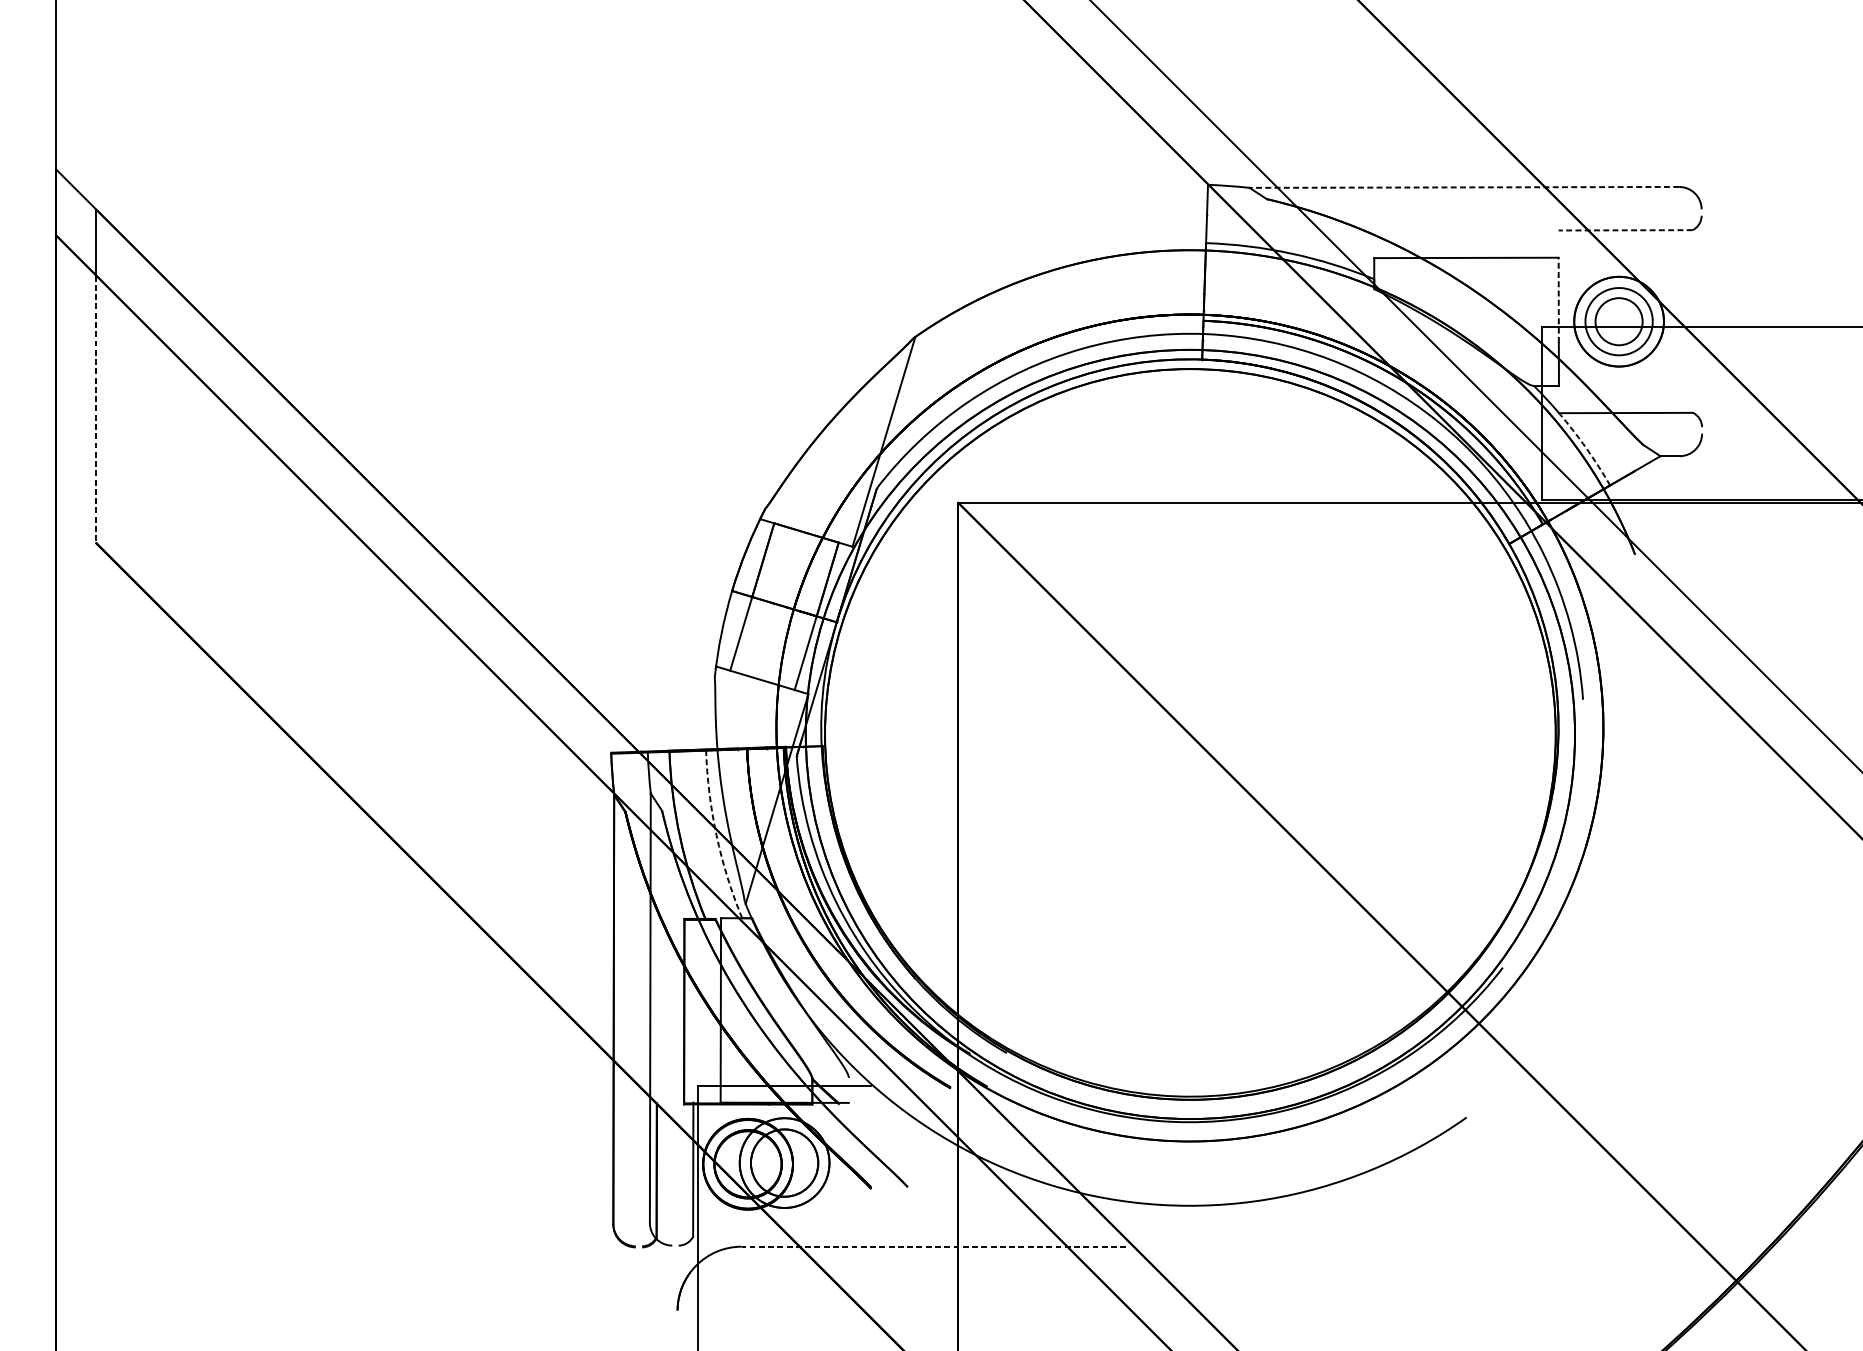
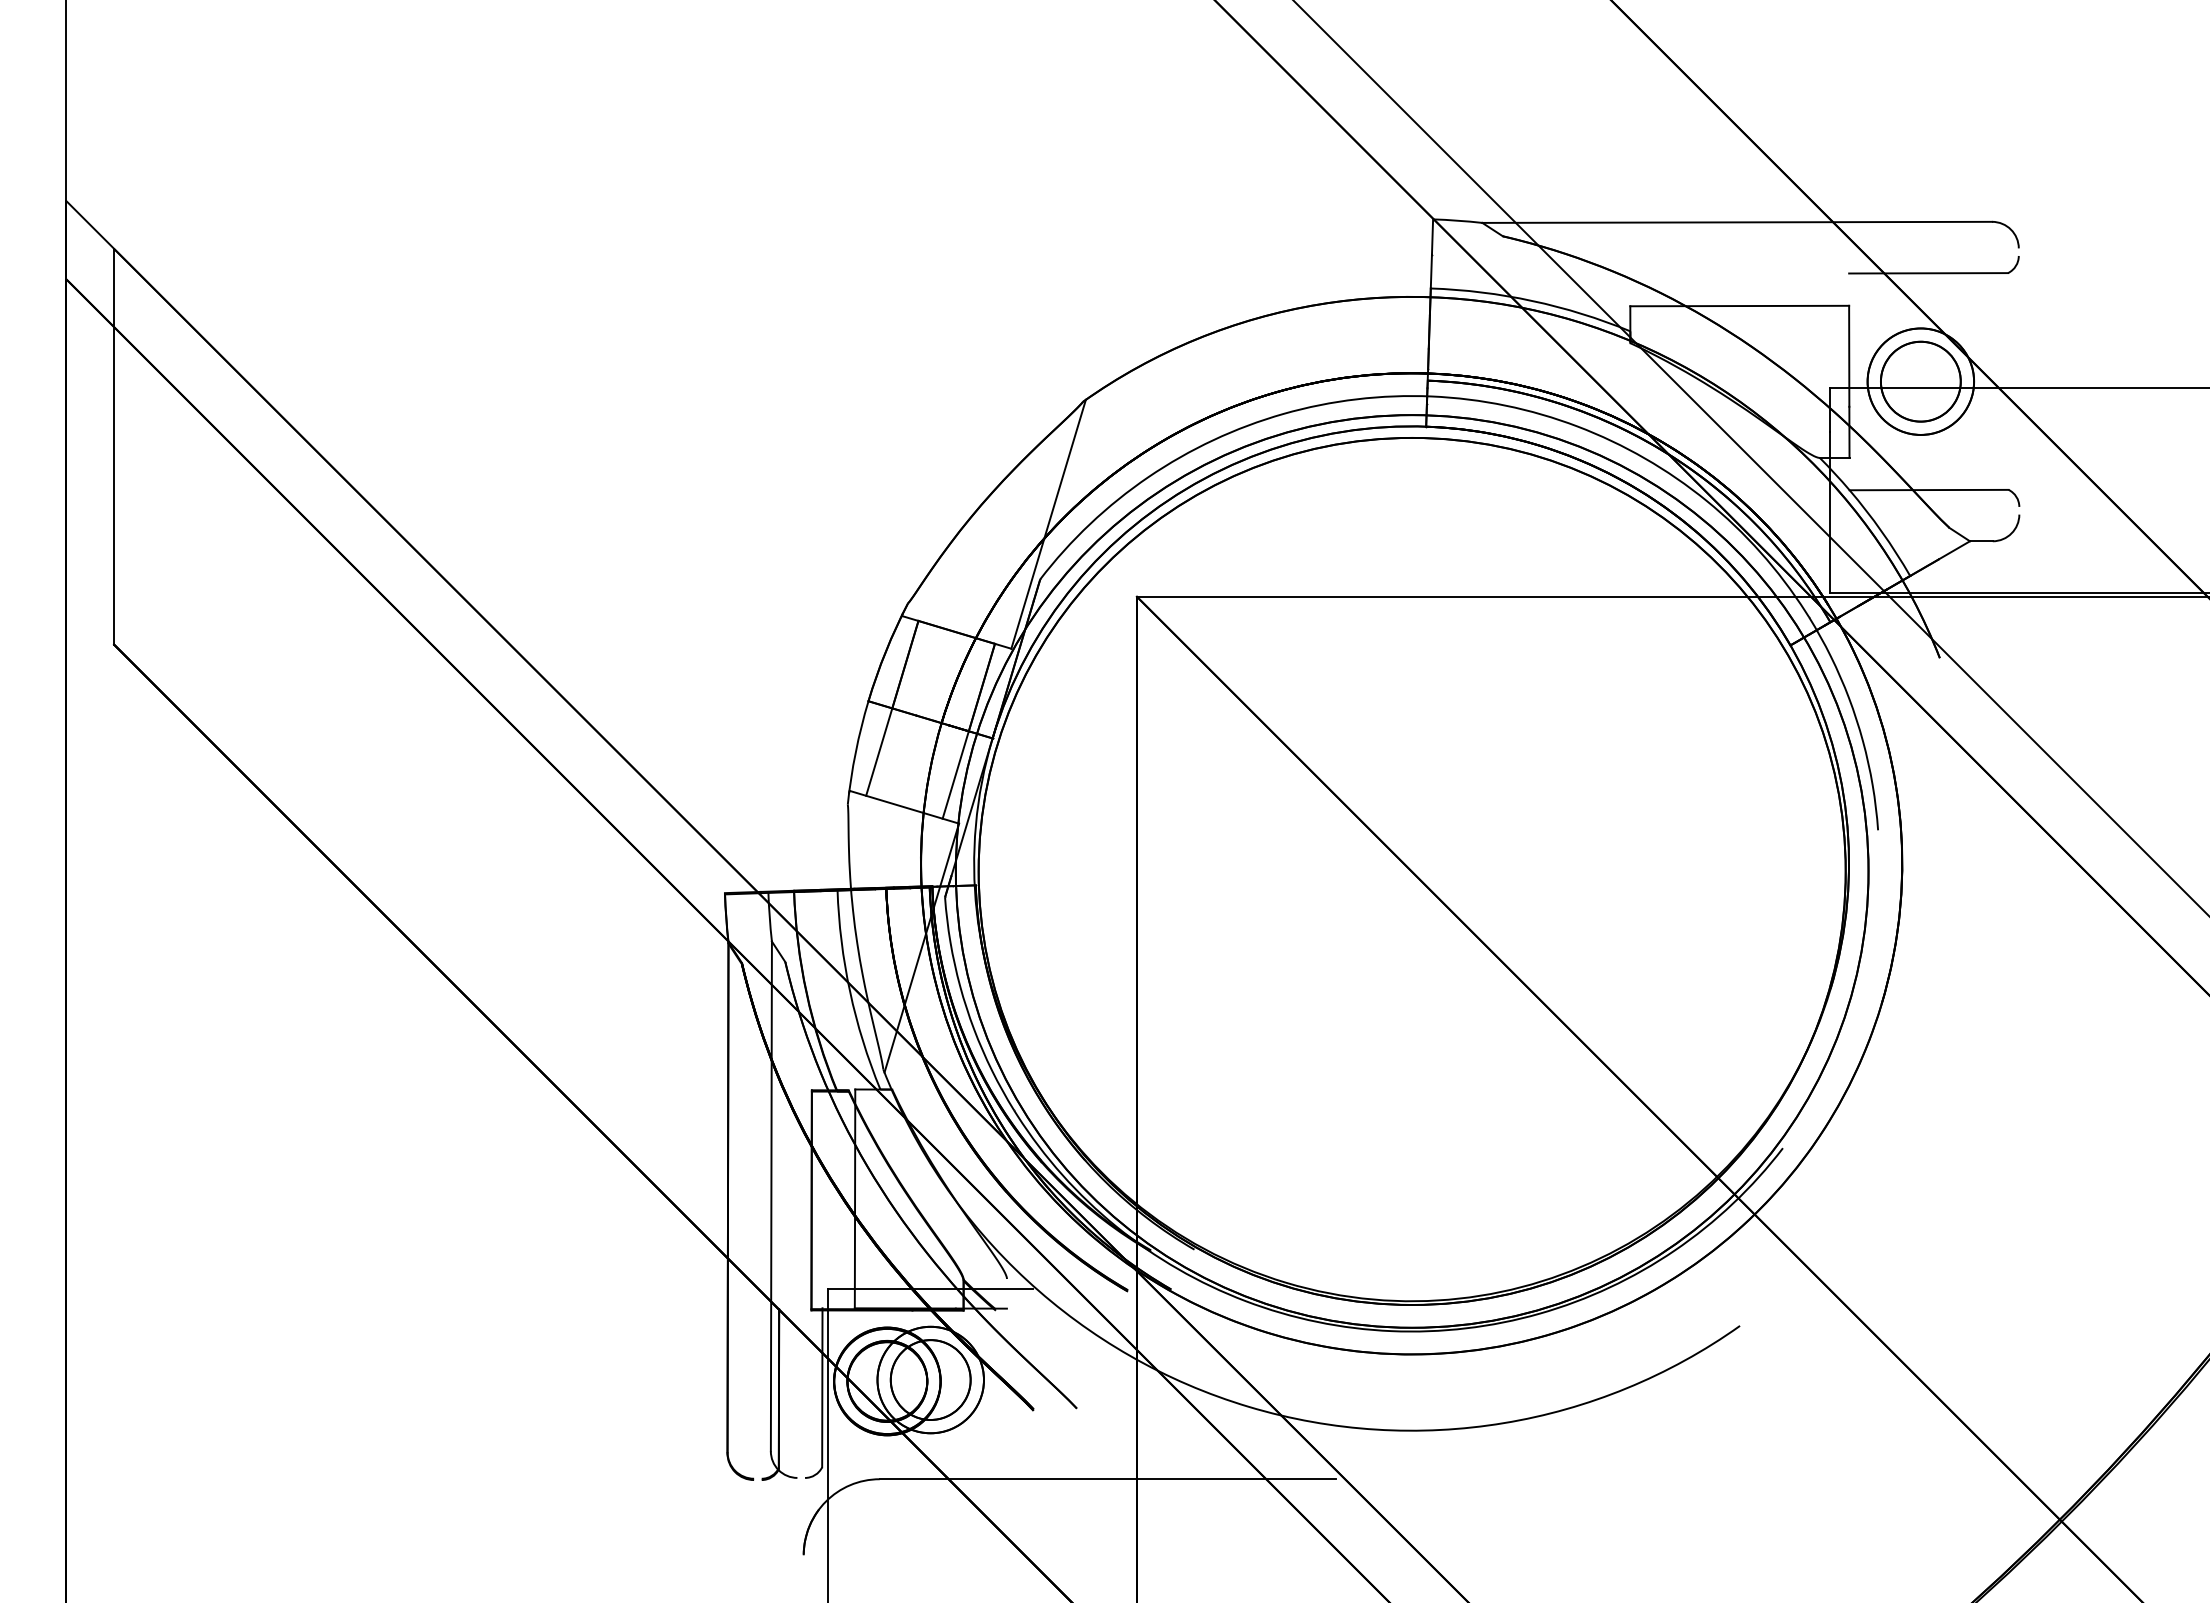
line: (1464, 187) -> (1737, 222), dashed -> solid
line: (1625, 230) -> (1928, 273), dashed -> solid
line: (1558, 300) -> (1849, 356), dashed -> solid
circle: (1618, 321) -> (1920, 381), size x1.43
line: (96, 409) -> (114, 485), dashed -> solid
arc: (1585, 447) -> (1881, 531), dashed -> solid
arc: (717, 835) -> (850, 991), dashed -> solid
line: (933, 1246) -> (1107, 1479), dashed -> solid

